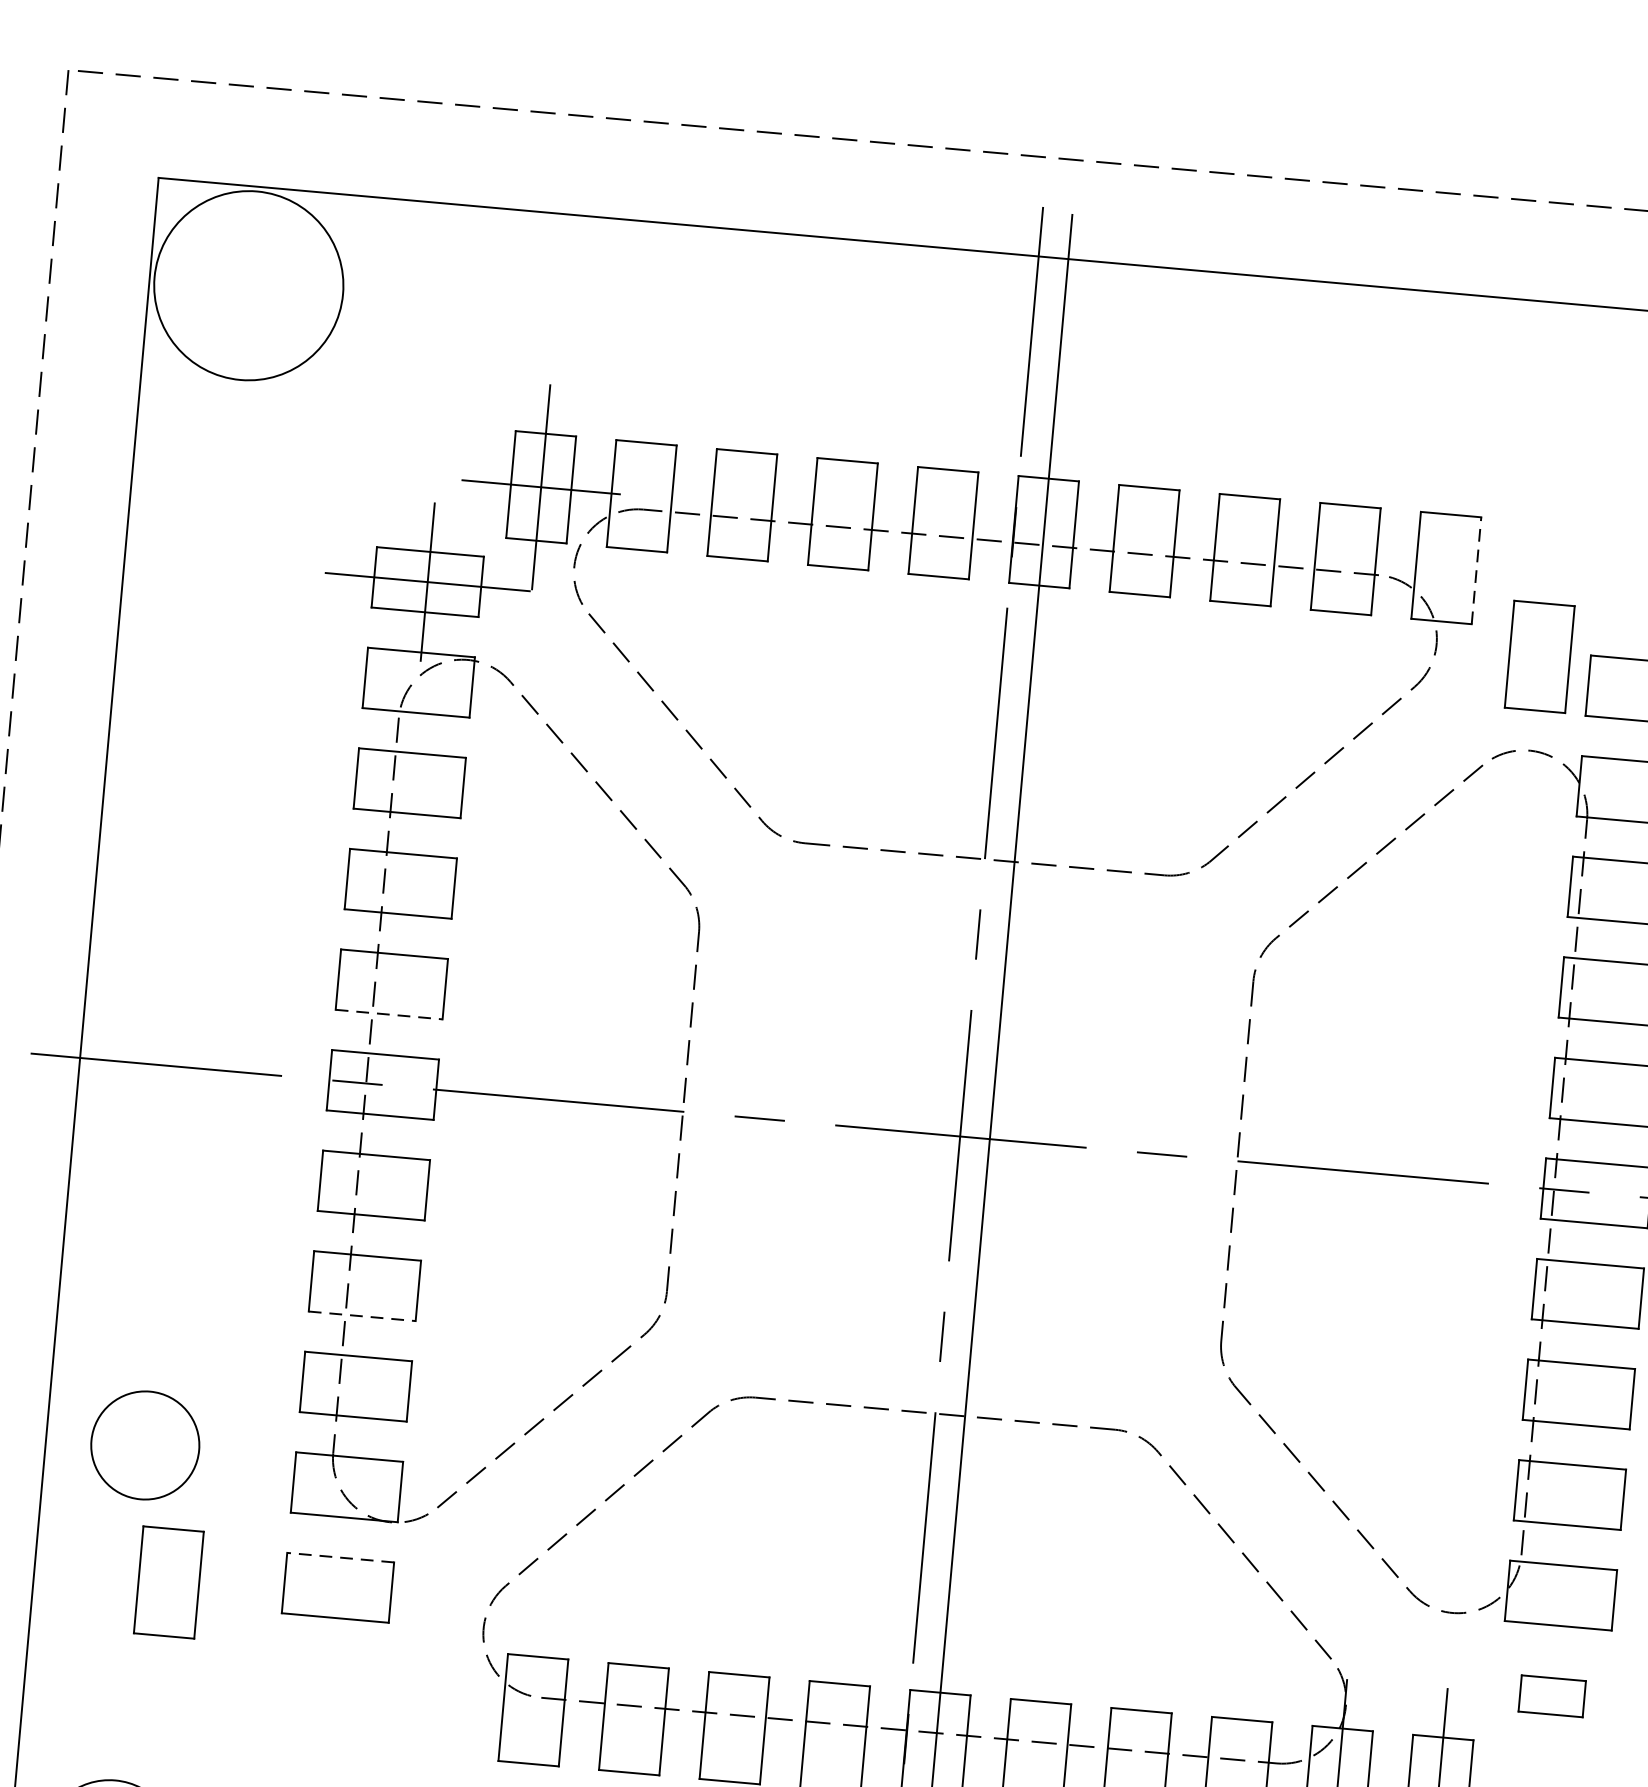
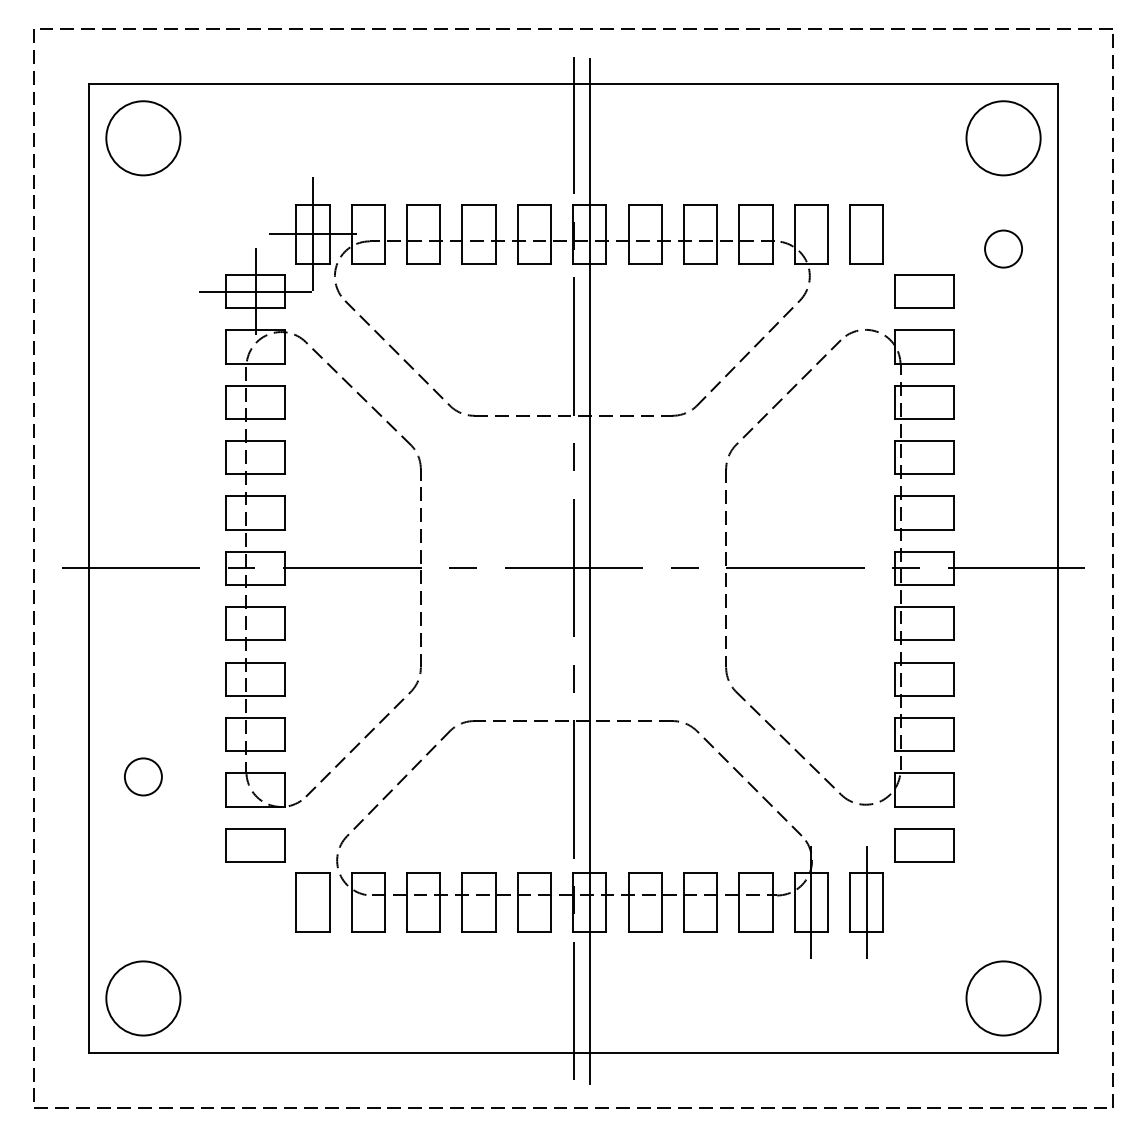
circle: (248, 286) -> (143, 138), size x0.71
line: (1477, 569) -> (828, 233), dashed -> solid
part: (1539, 657) -> (866, 234), moved
line: (390, 1014) -> (256, 529), dashed -> solid
line: (363, 1315) -> (256, 695), dashed -> solid
circle: (143, 1444) -> (142, 776), size x0.62
line: (340, 1557) -> (255, 828), dashed -> solid
part: (168, 1582) -> (312, 902), moved
part: (1552, 1696) -> (924, 845), size x1.67

